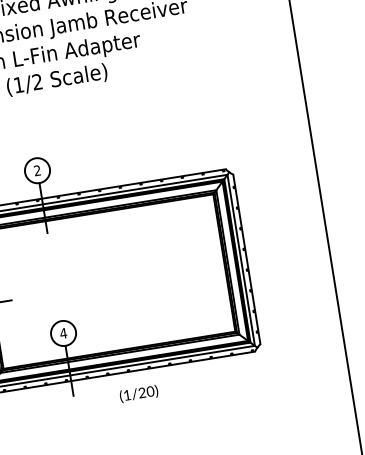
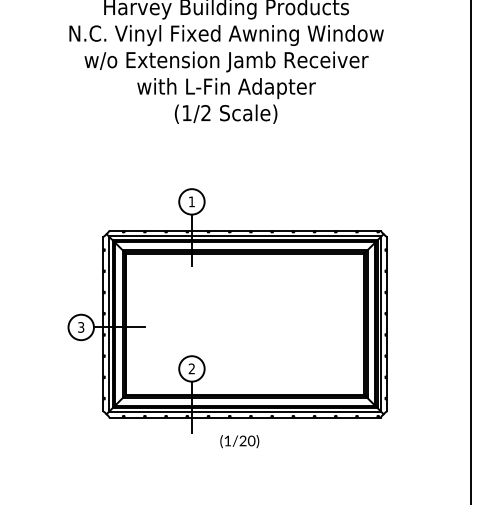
text: (37, 170) -> (191, 201), 2 -> 1
text: (63, 333) -> (191, 368), 4 -> 2
text: (138, 393) -> (239, 441), moved

